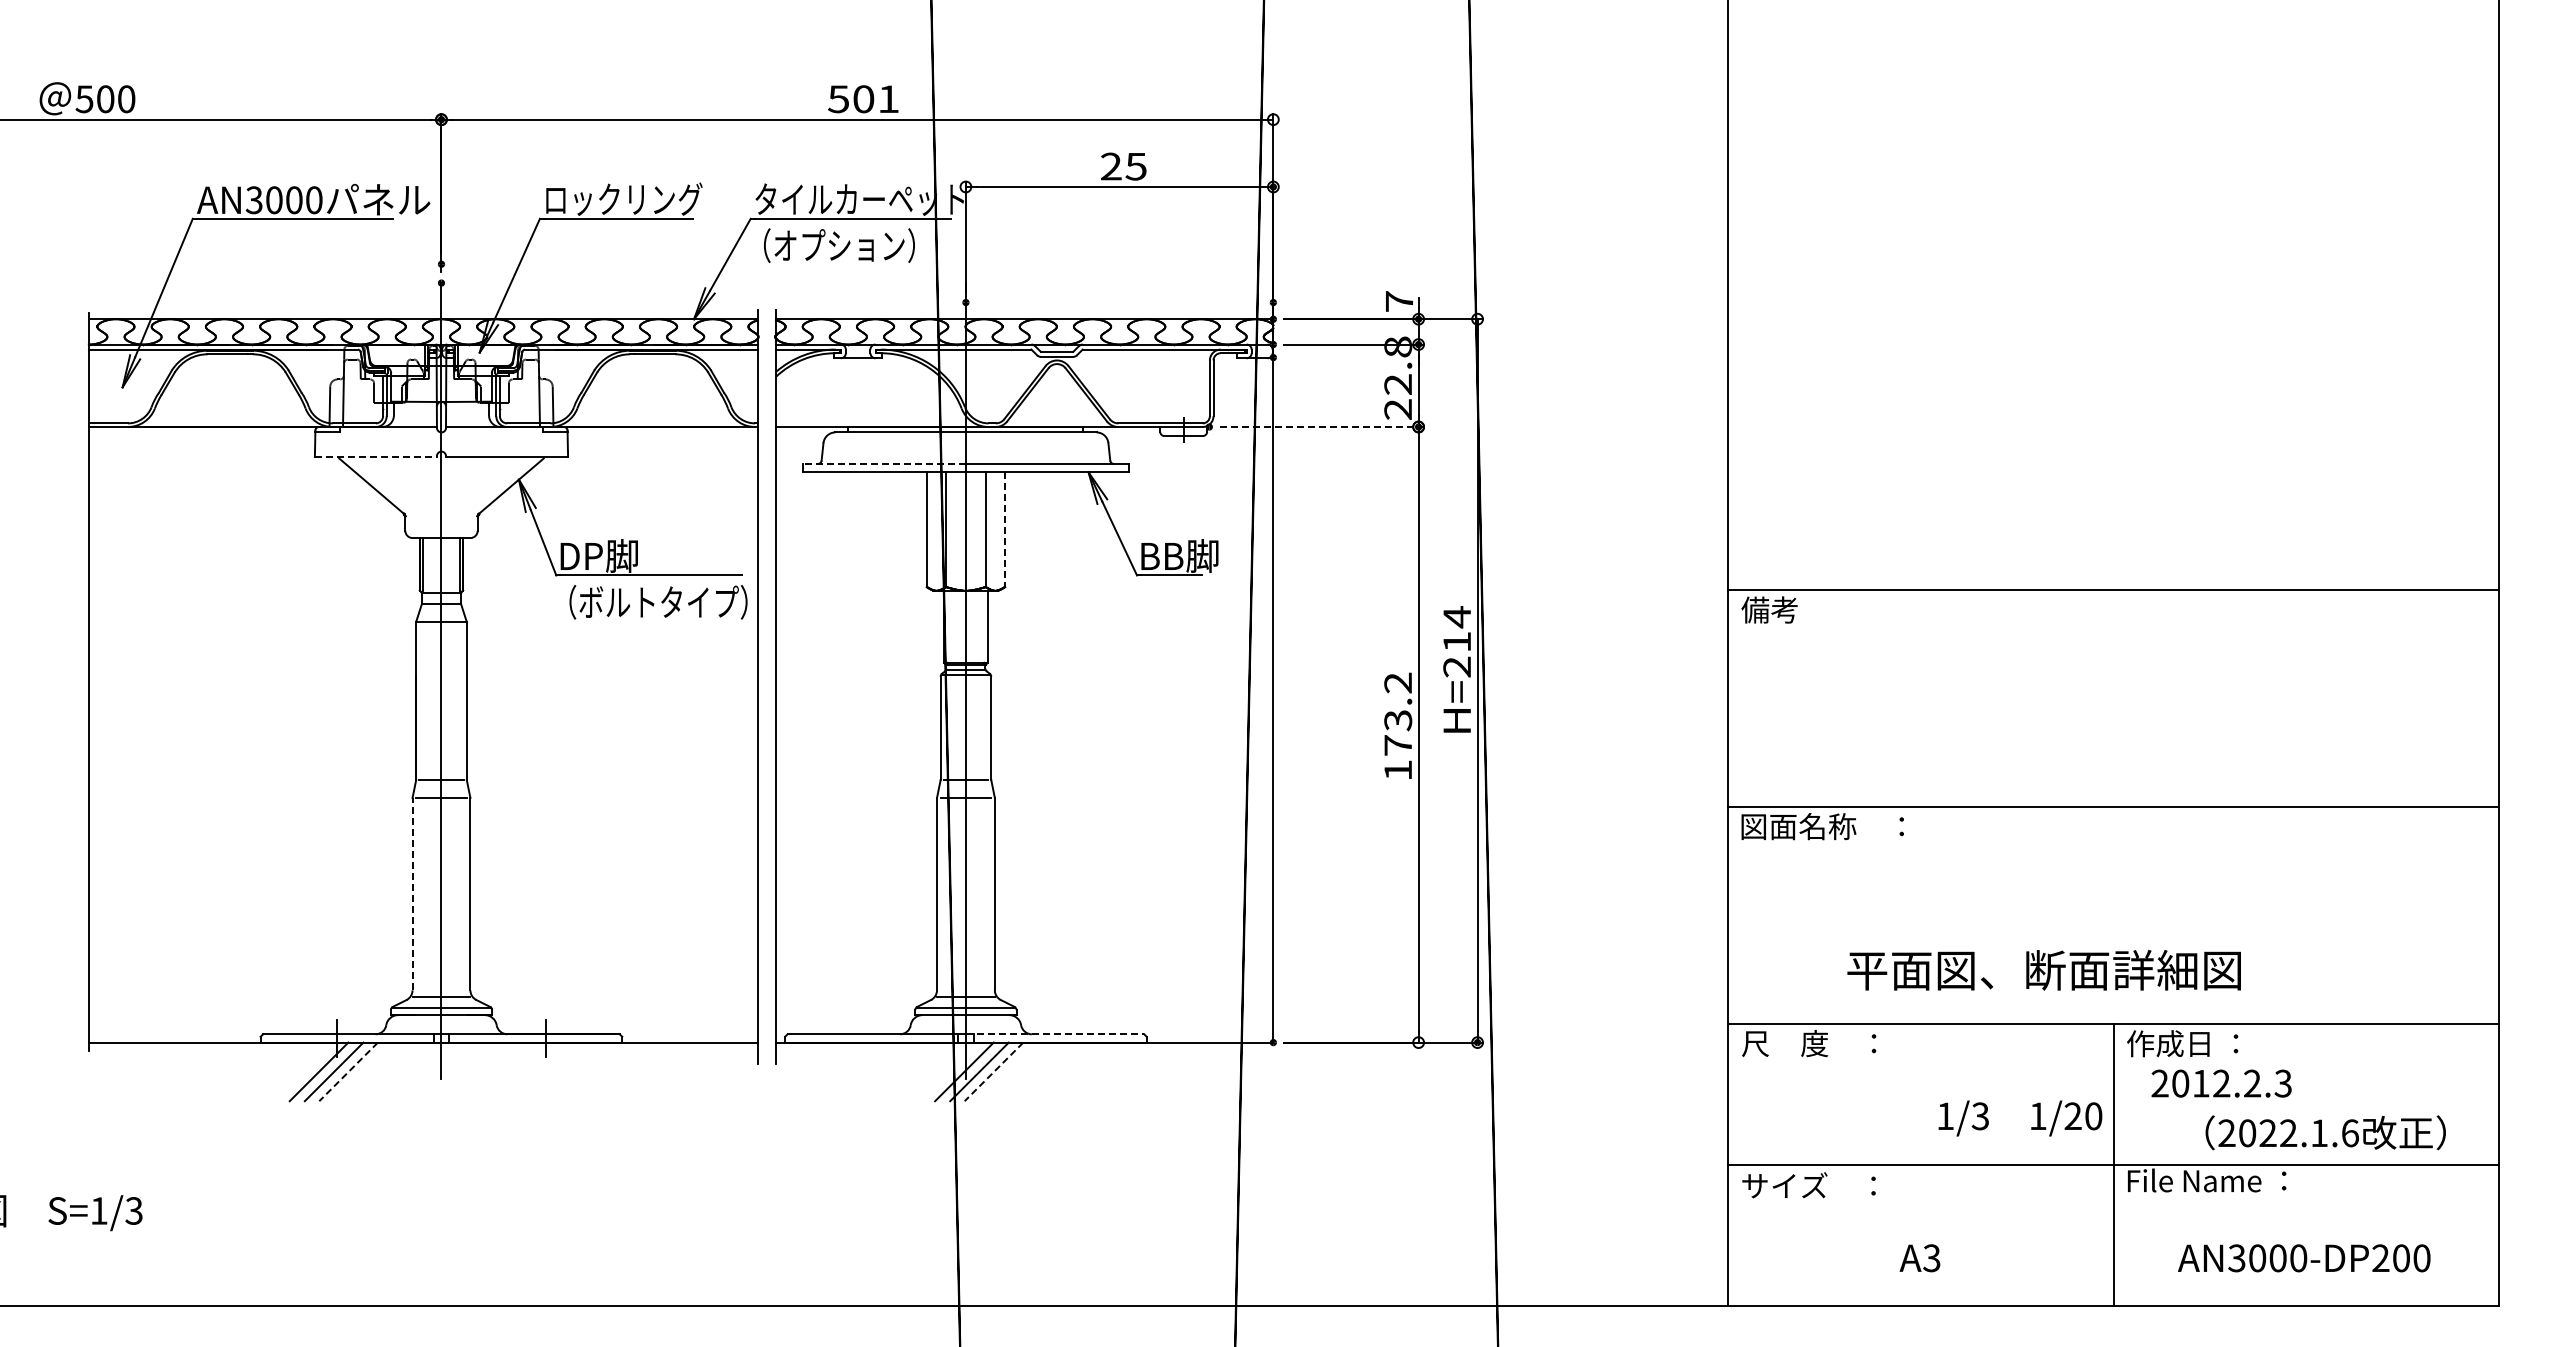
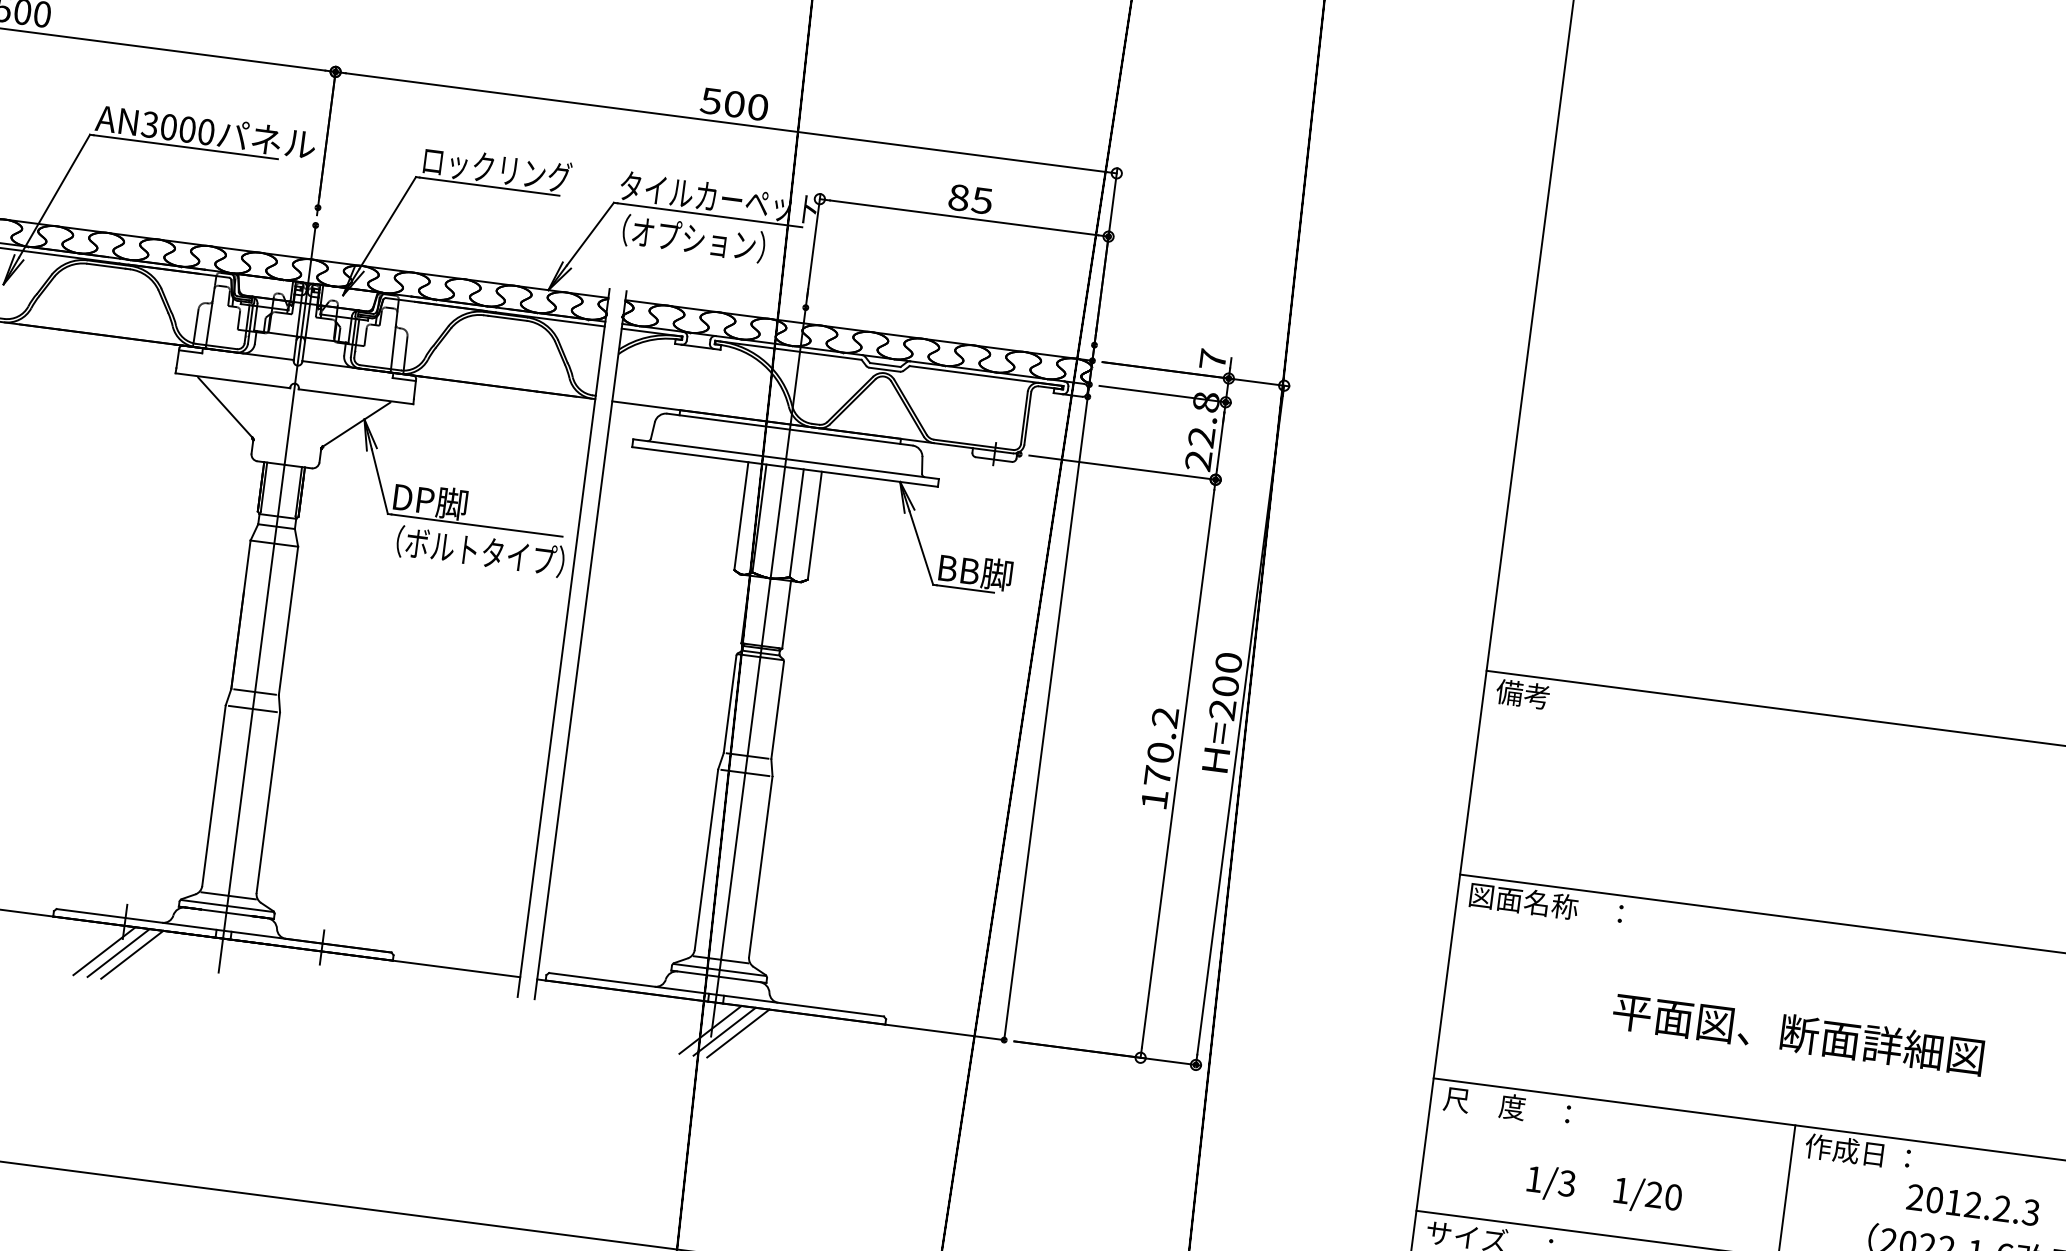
text: (888, 99) -> (757, 107), 501 -> 500
text: (1111, 166) -> (959, 197), 25 -> 85
line: (1322, 427) -> (1125, 468), dashed -> solid
line: (376, 457) -> (233, 381), dashed -> solid
line: (884, 463) -> (709, 448), dashed -> solid
line: (1005, 530) -> (815, 526), dashed -> solid
text: (1457, 629) -> (1227, 674), H=214 -> H=200
text: (1398, 720) -> (1161, 752), 173.2 -> 170.2
line: (412, 894) -> (213, 796), dashed -> solid
text: (2043, 969) -> (1797, 1033), moved
line: (1055, 1034) -> (800, 1005), dashed -> solid
line: (348, 1072) -> (132, 955), dashed -> solid
line: (993, 1072) -> (737, 1034), dashed -> solid
text: (2221, 1083) -> (1973, 1204), moved
text: (2020, 1118) -> (1604, 1190), moved

